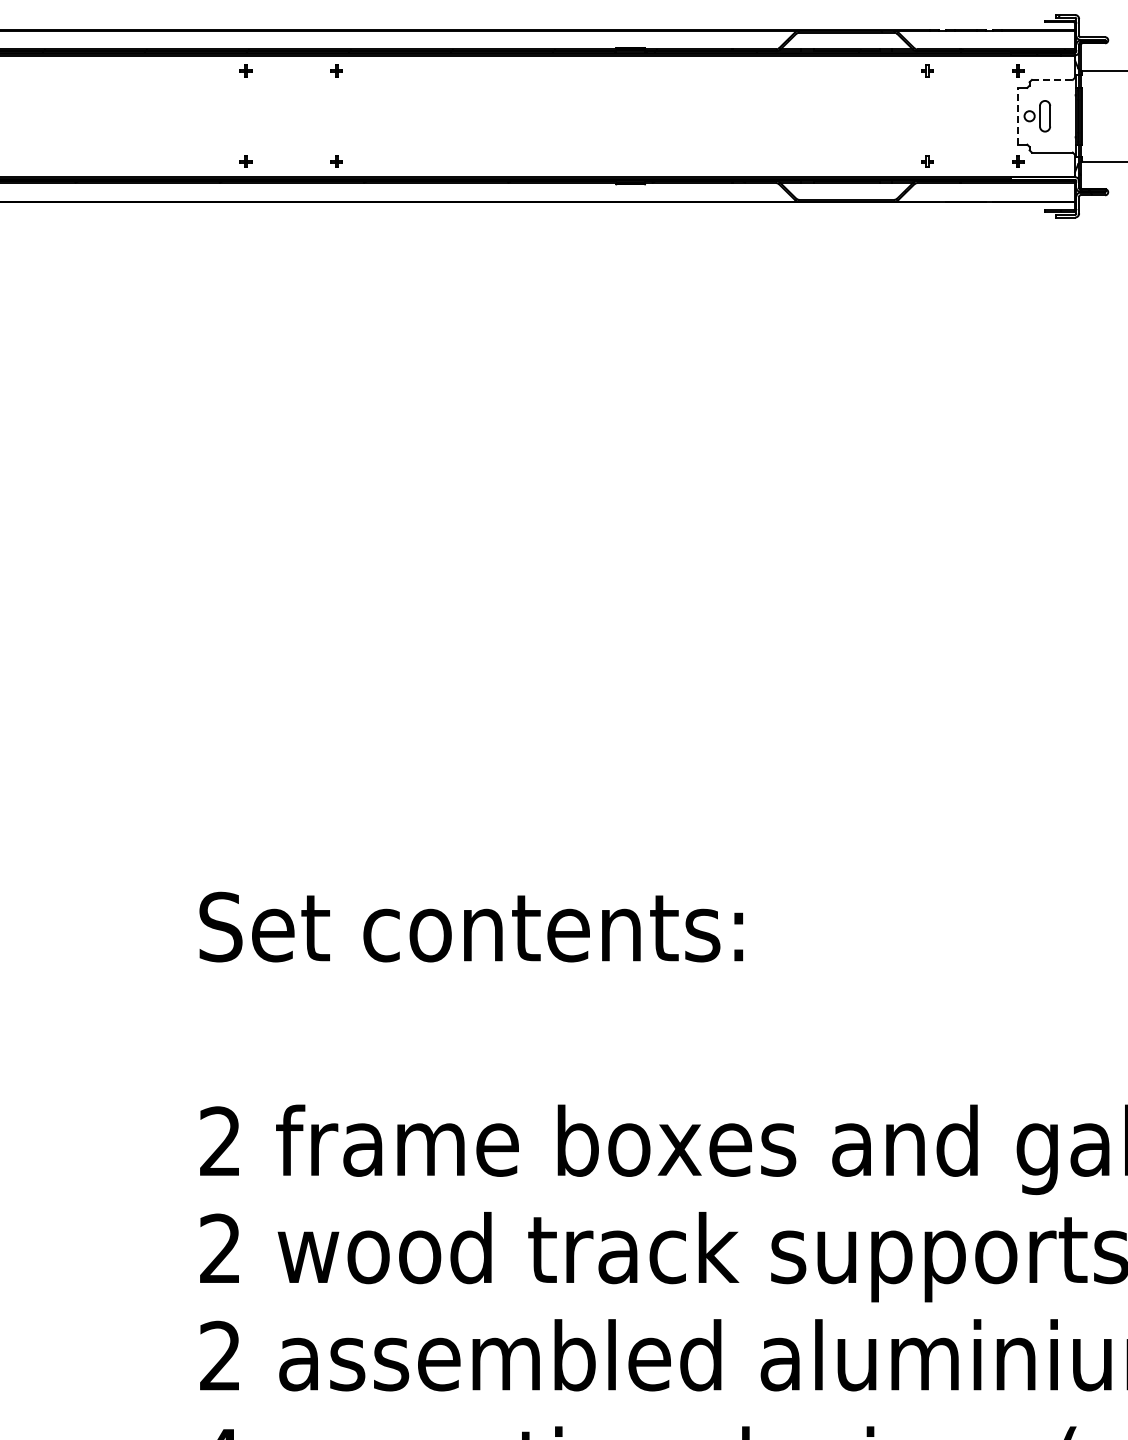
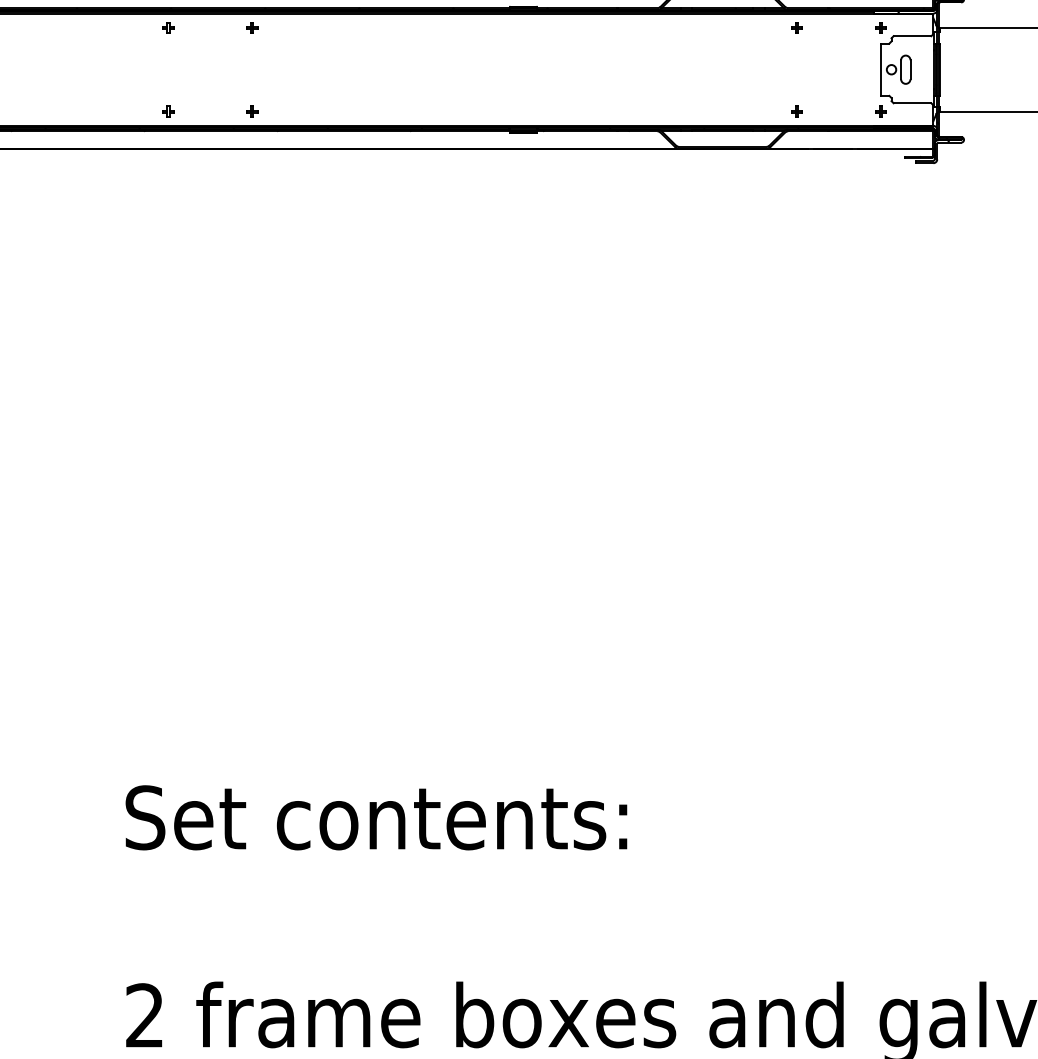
line: (1052, 79) -> (912, 35), dashed -> solid
line: (1018, 115) -> (881, 69), dashed -> solid

